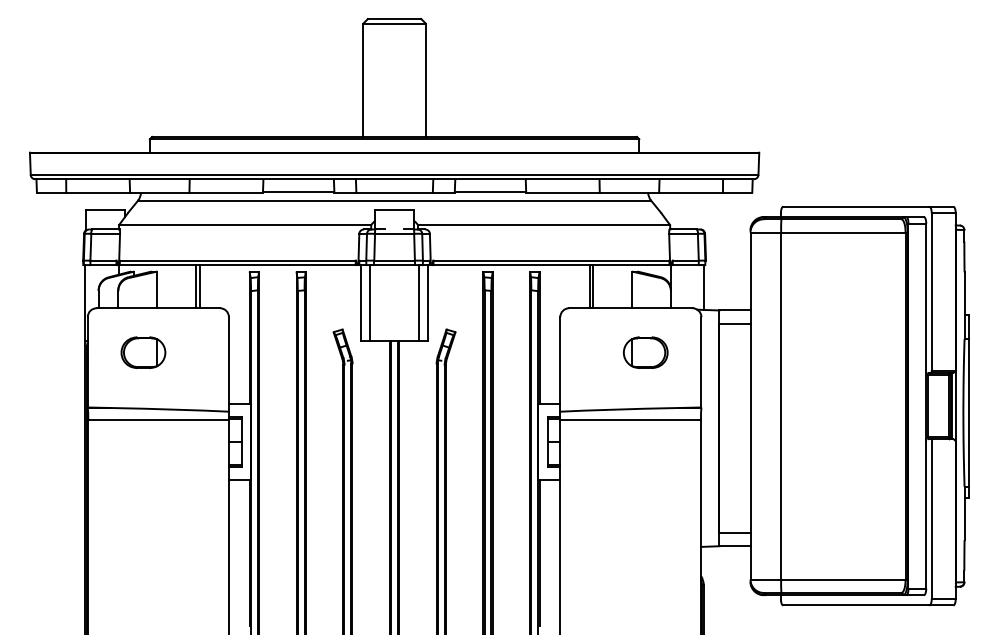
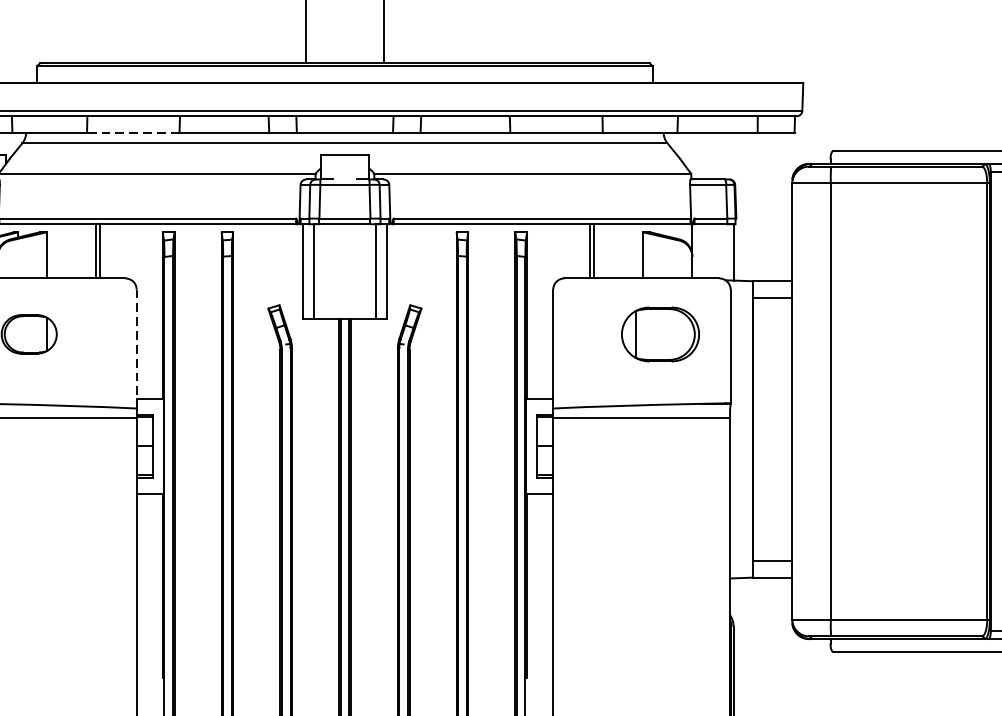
line: (226, 192) -> (133, 132), solid -> dashed
part: (645, 352) -> (660, 334), size x1.4
line: (228, 364) -> (136, 349), solid -> dashed

